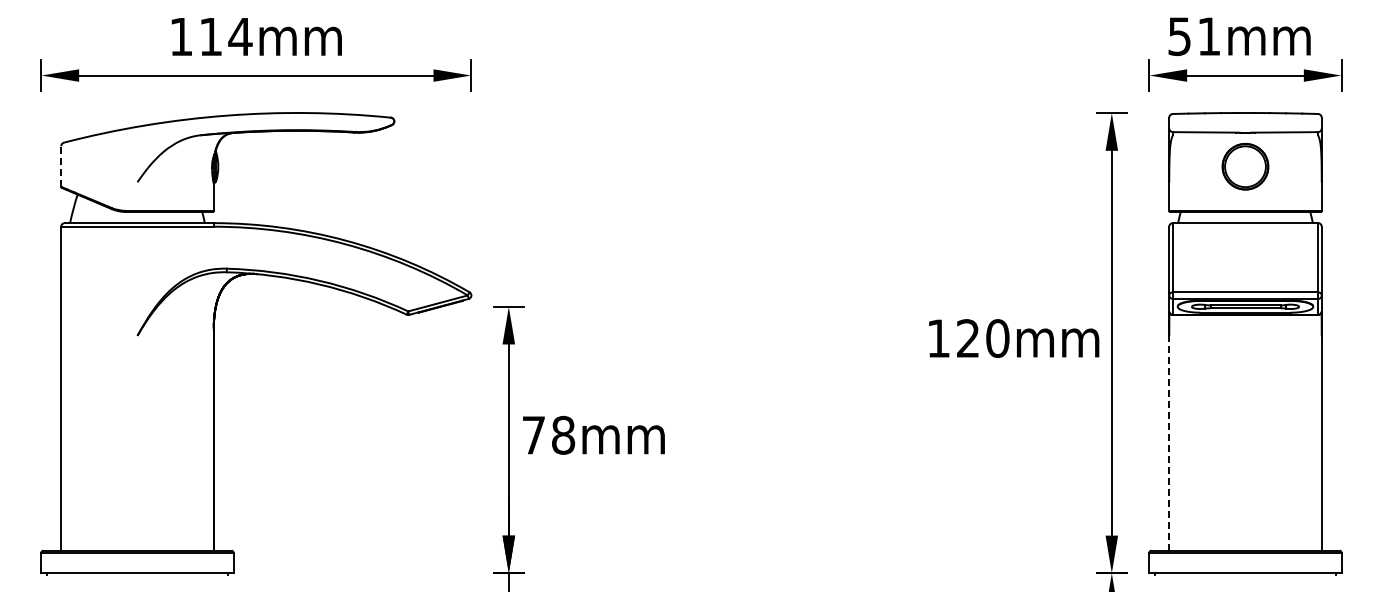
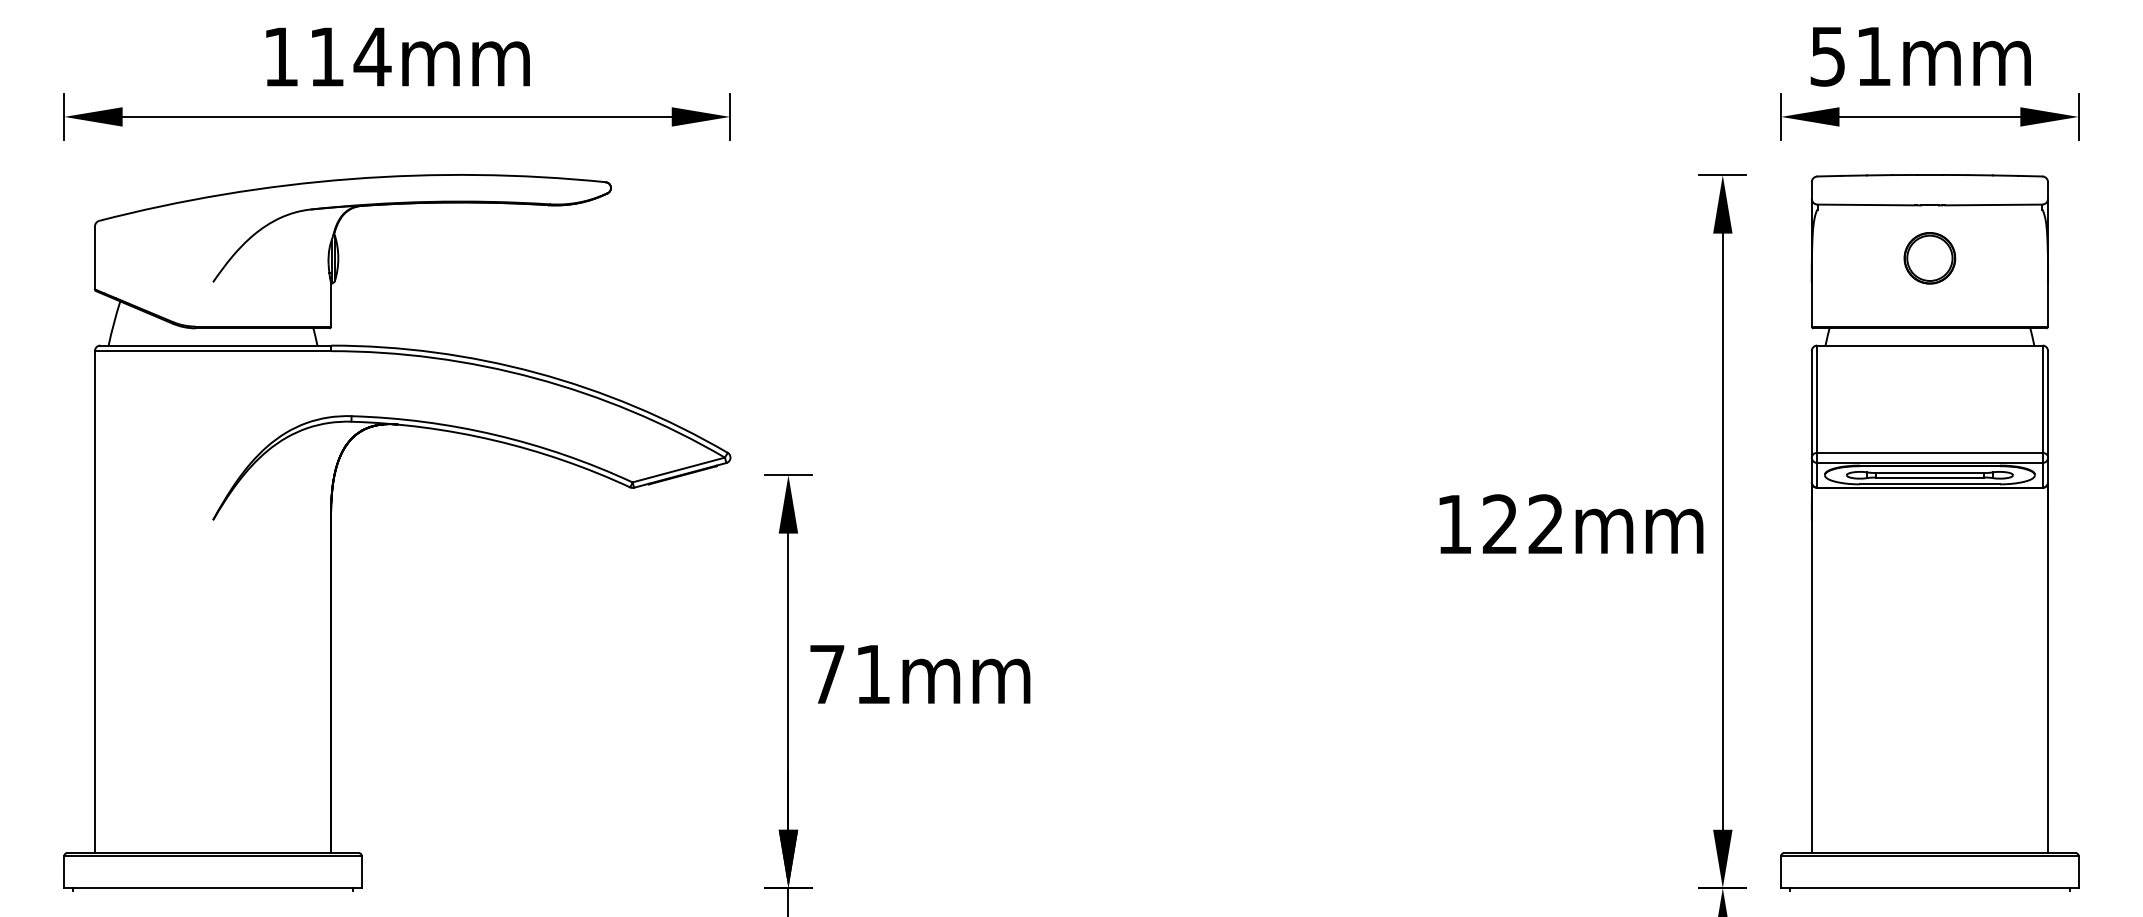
line: (61, 166) -> (95, 257), dashed -> solid
part: (1245, 166) -> (1929, 257), size x0.71
text: (997, 338) -> (1545, 524), 120mm -> 122mm
text: (563, 434) -> (873, 673), 78mm -> 71mm
line: (1169, 442) -> (1812, 685), dashed -> solid

